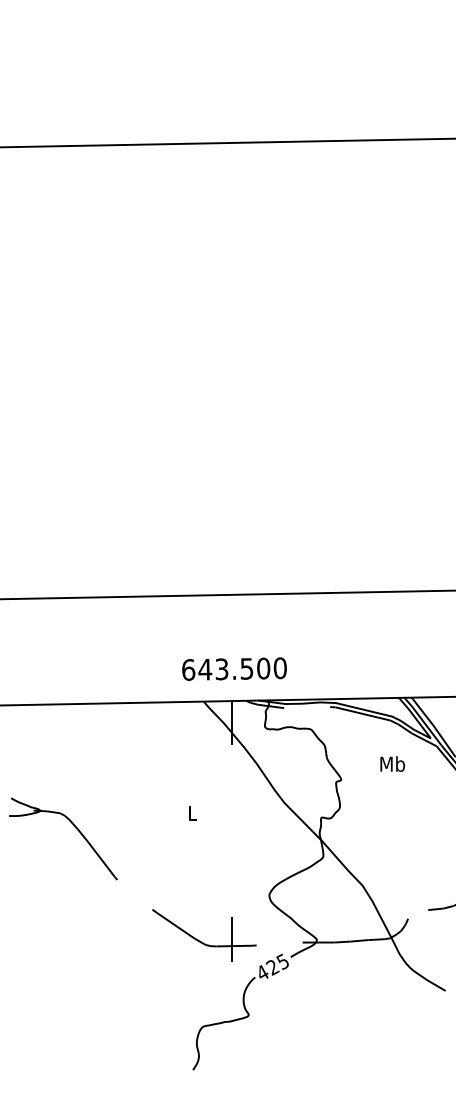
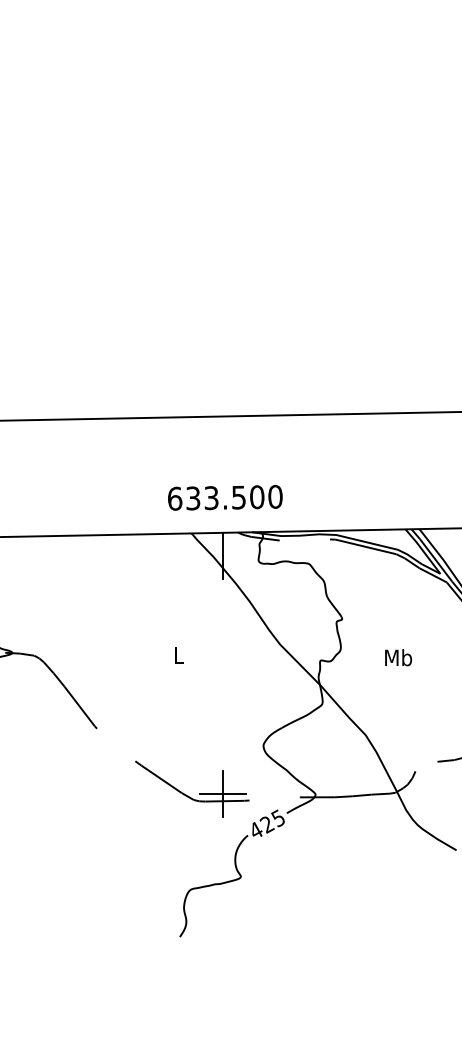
text: (205, 669) -> (193, 498), 643.500 -> 633.500
text: (392, 763) -> (398, 657), moved
line: (232, 939) -> (223, 793), added

